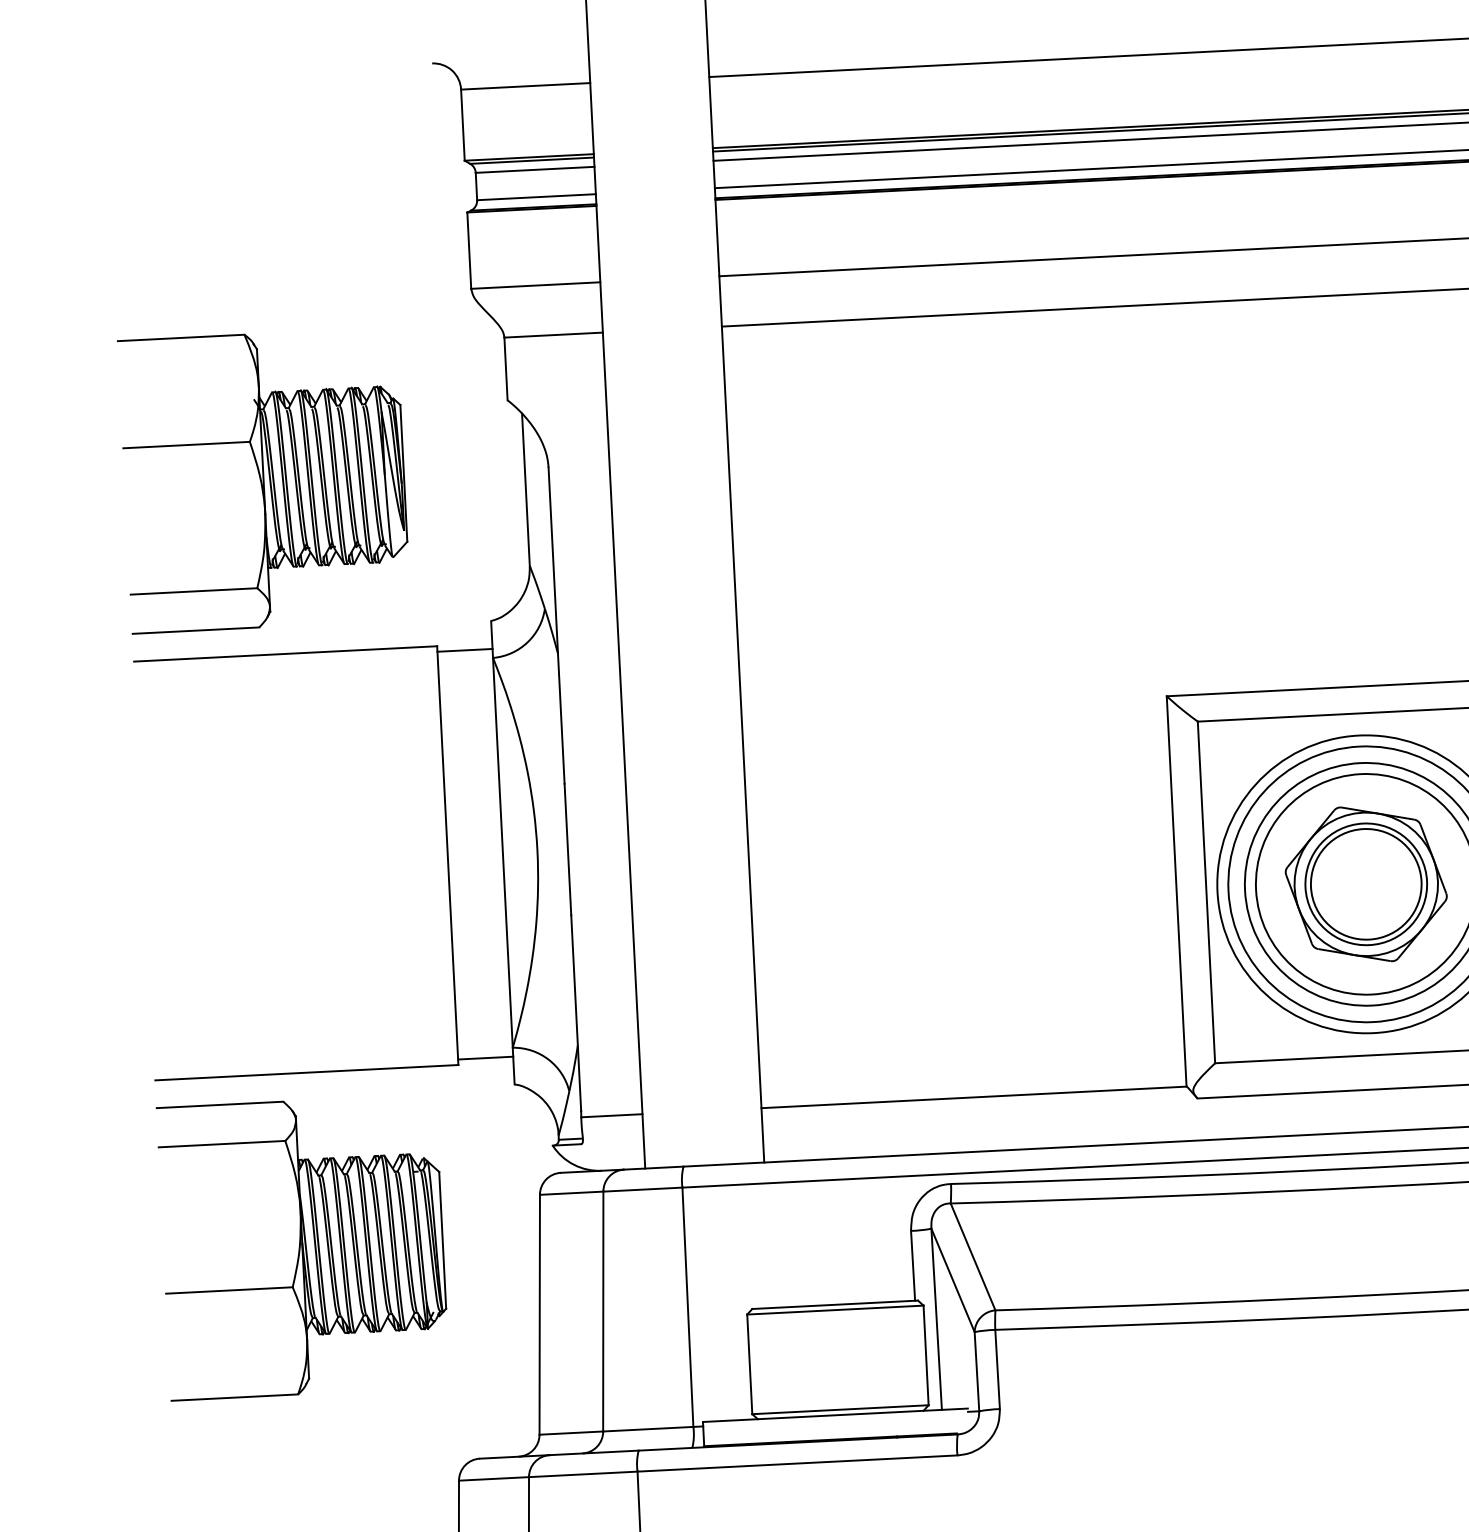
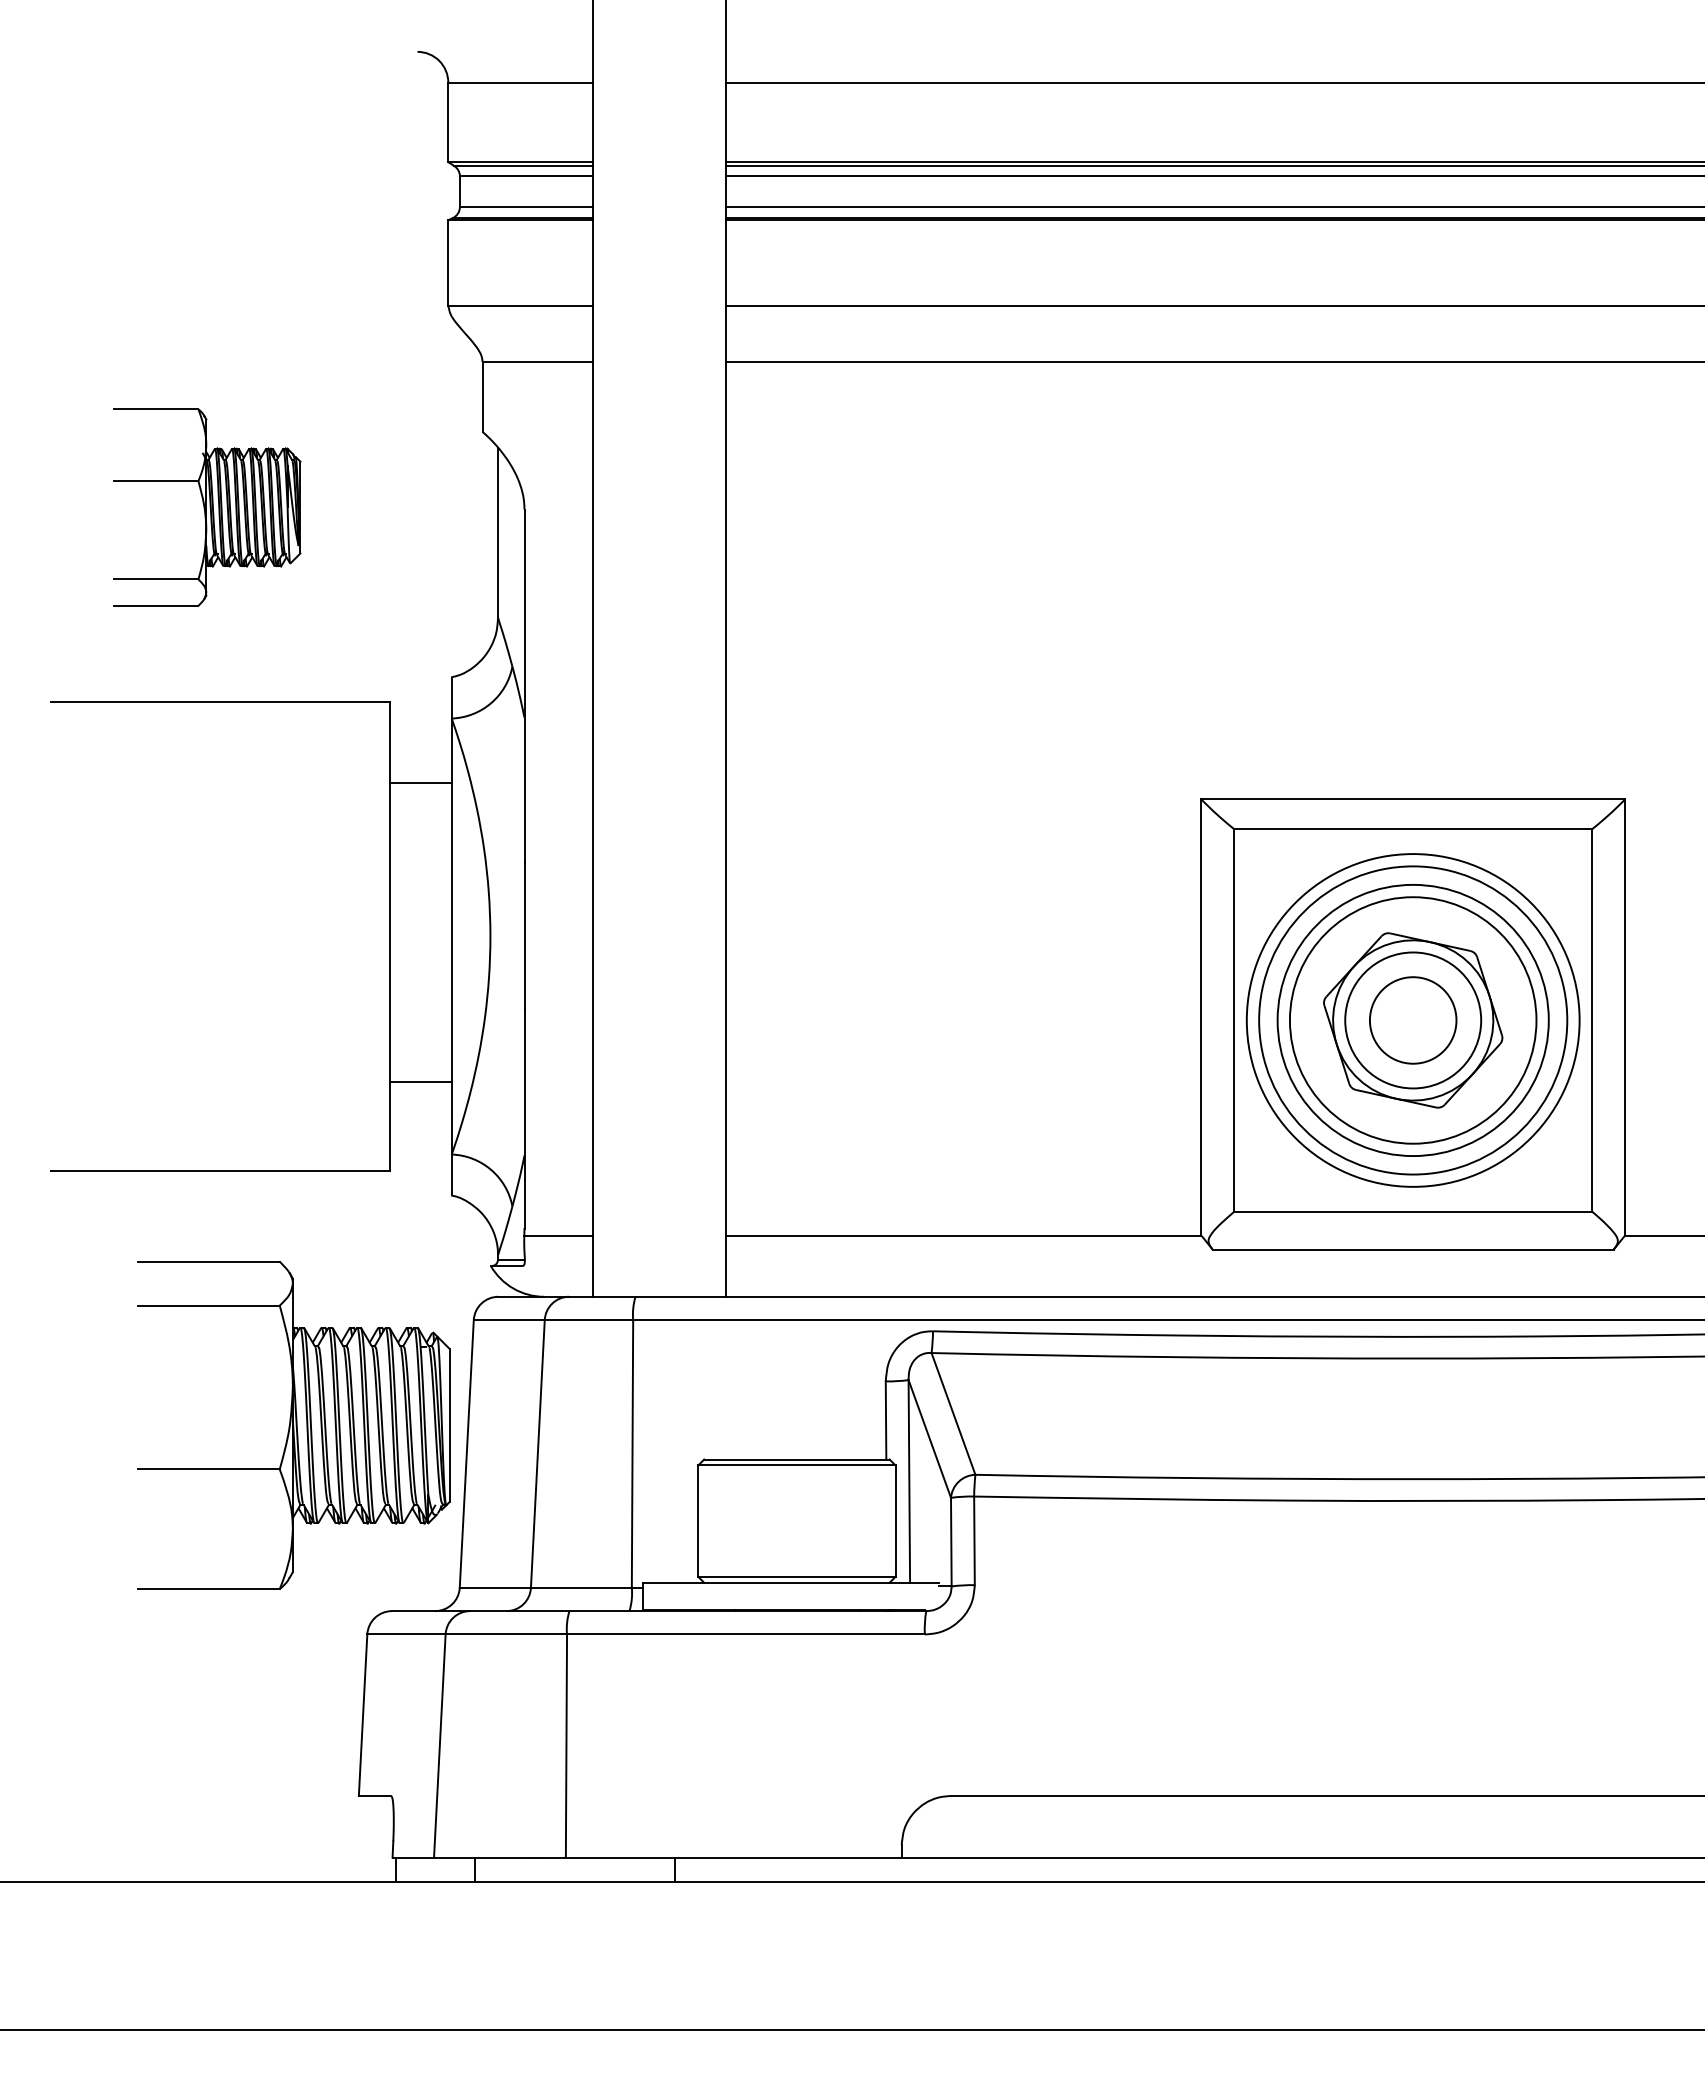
part: (264, 480) -> (206, 507), size x0.6
line: (464, 650) -> (420, 783), moved
circle: (1366, 884) -> (1413, 1020), size x0.7
line: (485, 1058) -> (420, 1081), moved
part: (303, 1247) -> (293, 1425), moved

